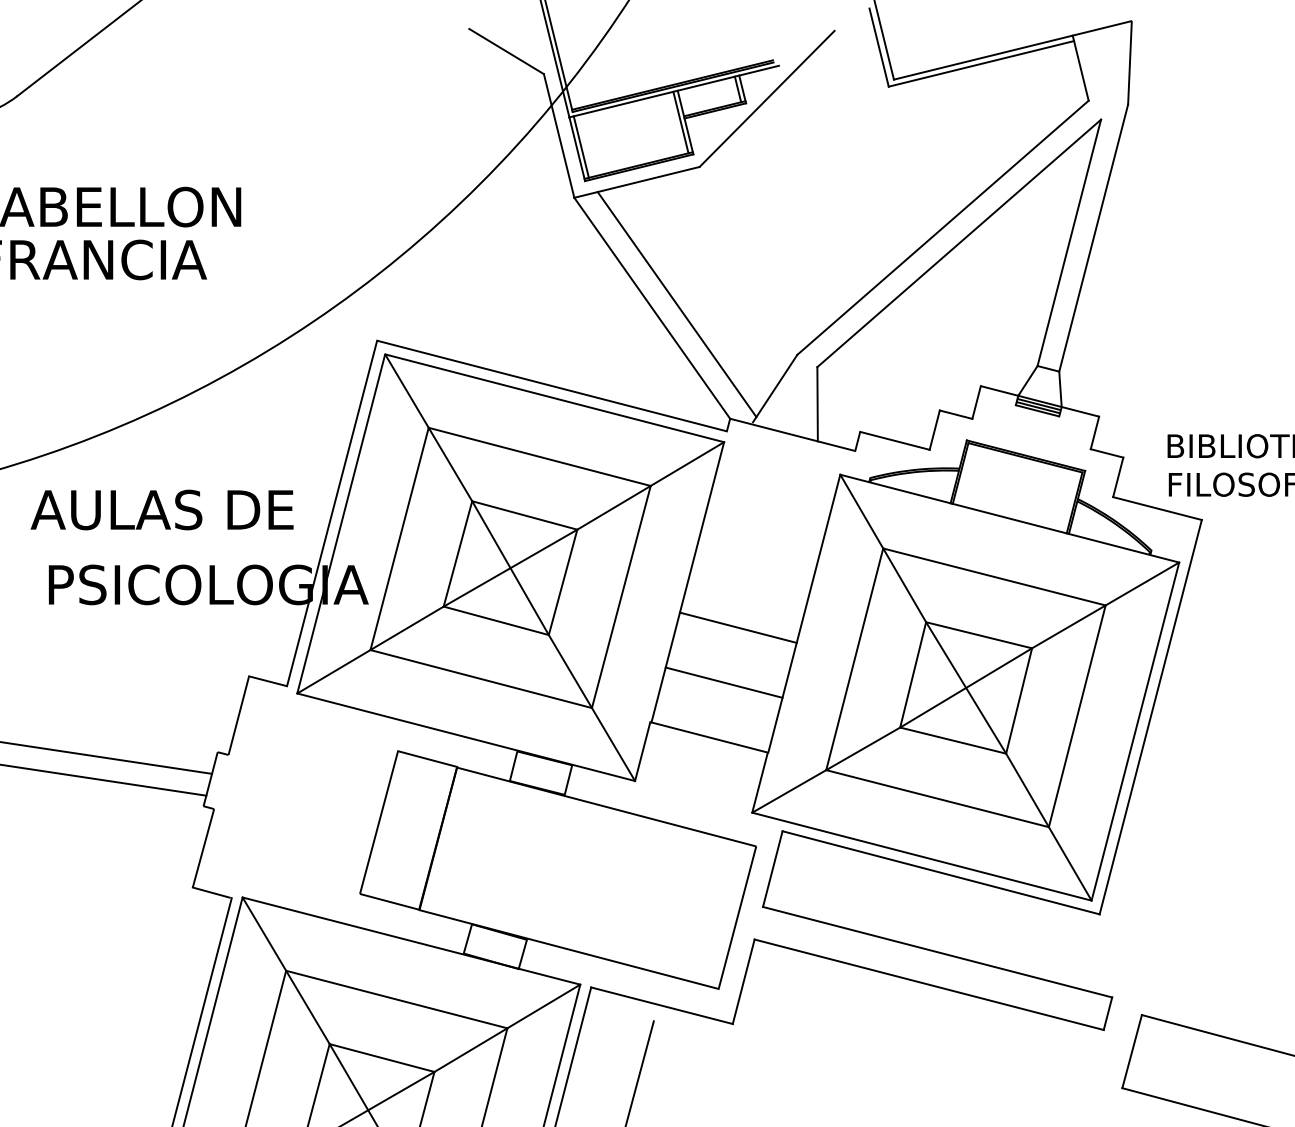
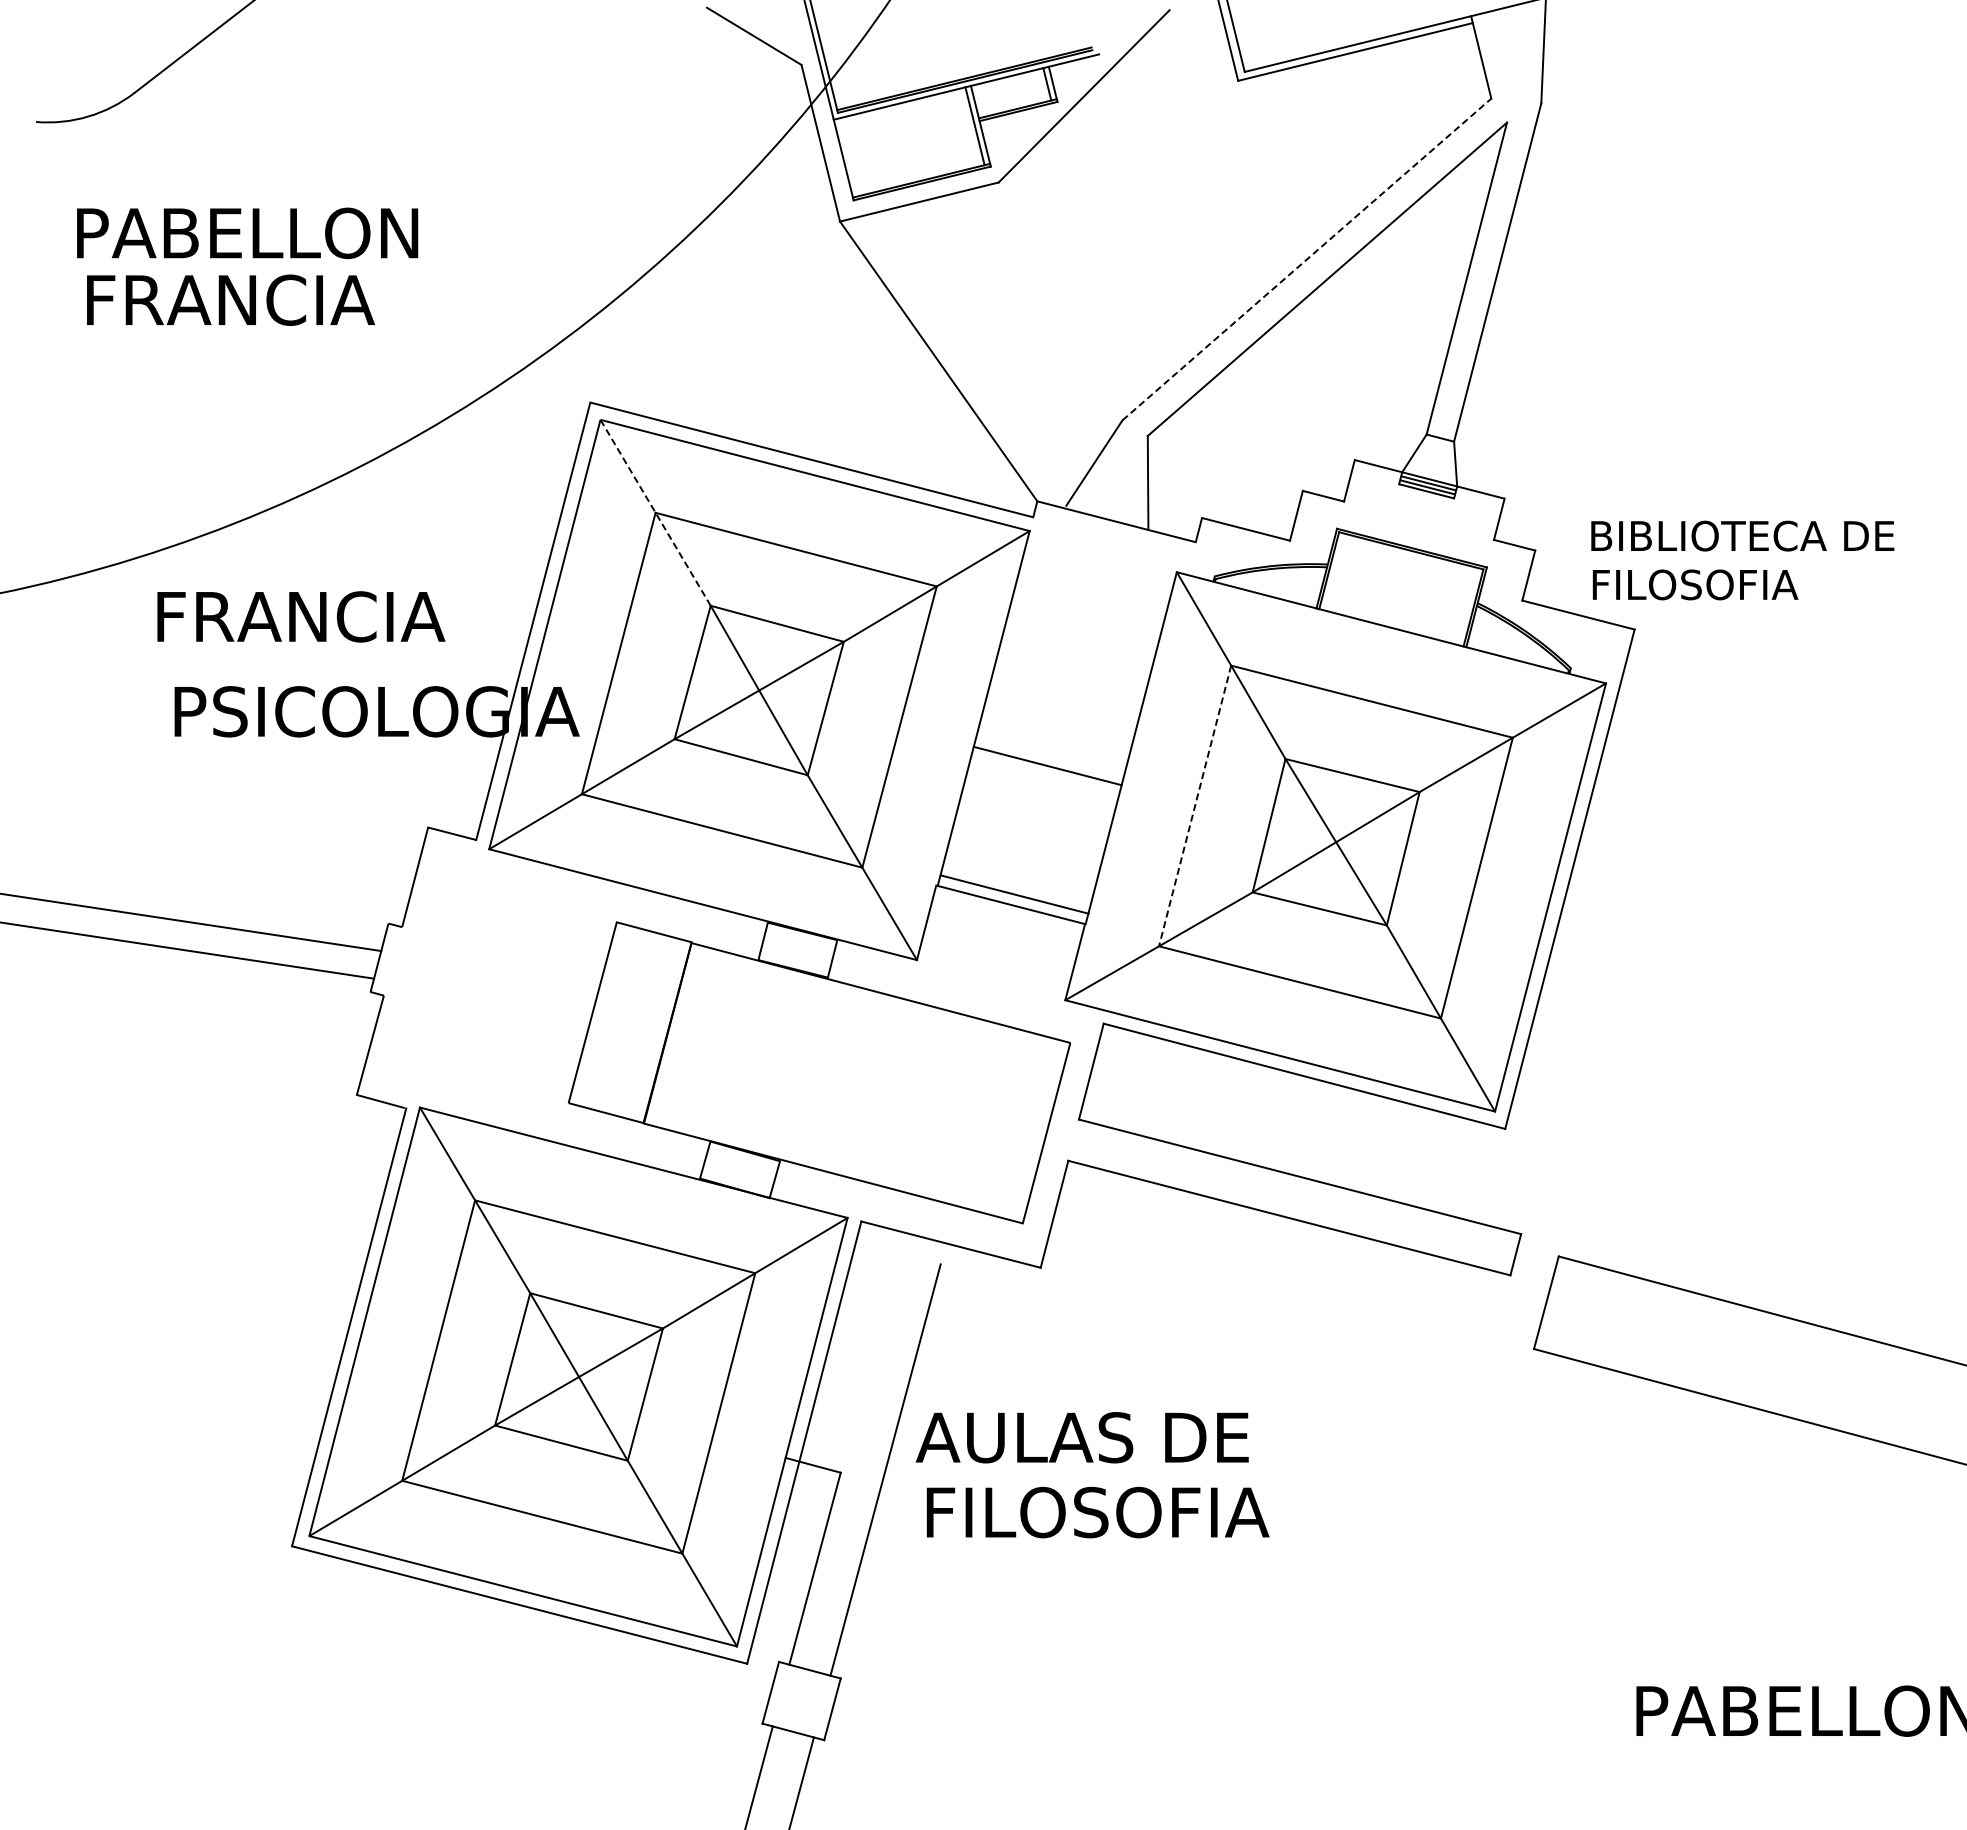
line: (581, 147) -> (848, 157), removed
line: (942, 227) -> (1306, 259), solid -> dashed
line: (676, 304) -> (969, 356), removed
line: (428, 427) -> (655, 512), solid -> dashed
text: (161, 509) -> (317, 616), AULAS DE -> FRANCIA
line: (855, 658) -> (1195, 805), solid -> dashed
line: (723, 682) -> (1014, 894), moved

